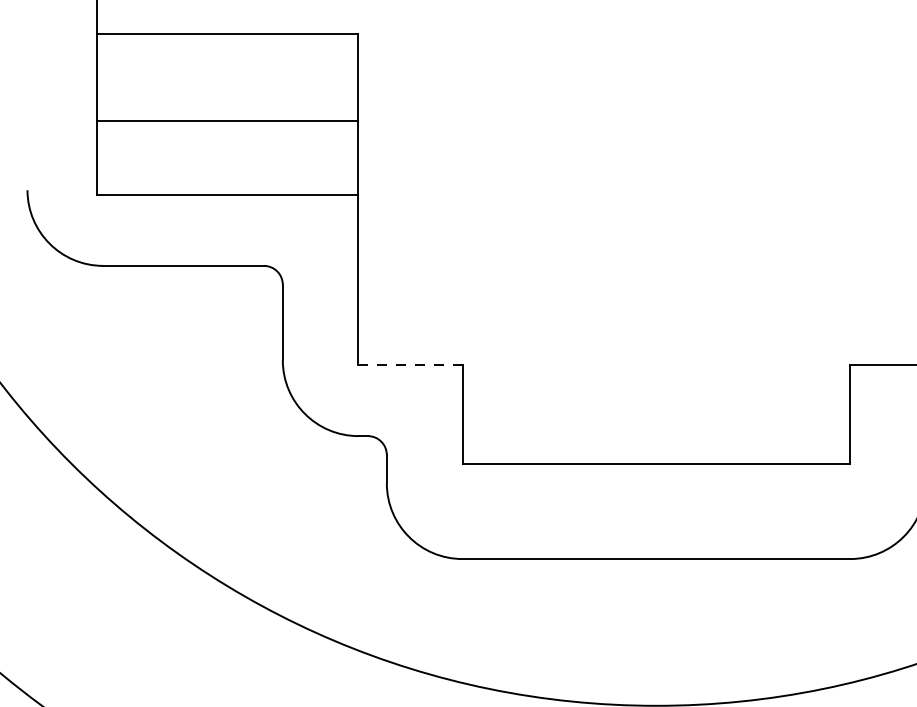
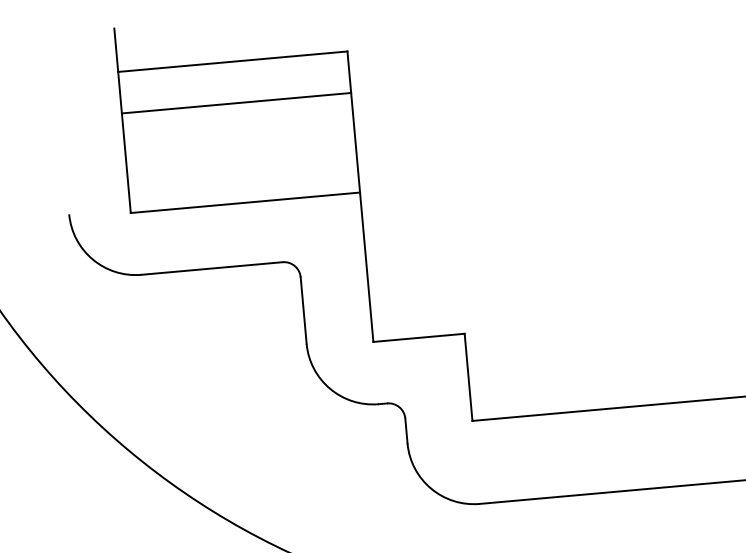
line: (227, 121) -> (236, 103), moved
line: (410, 365) -> (419, 338), dashed -> solid

